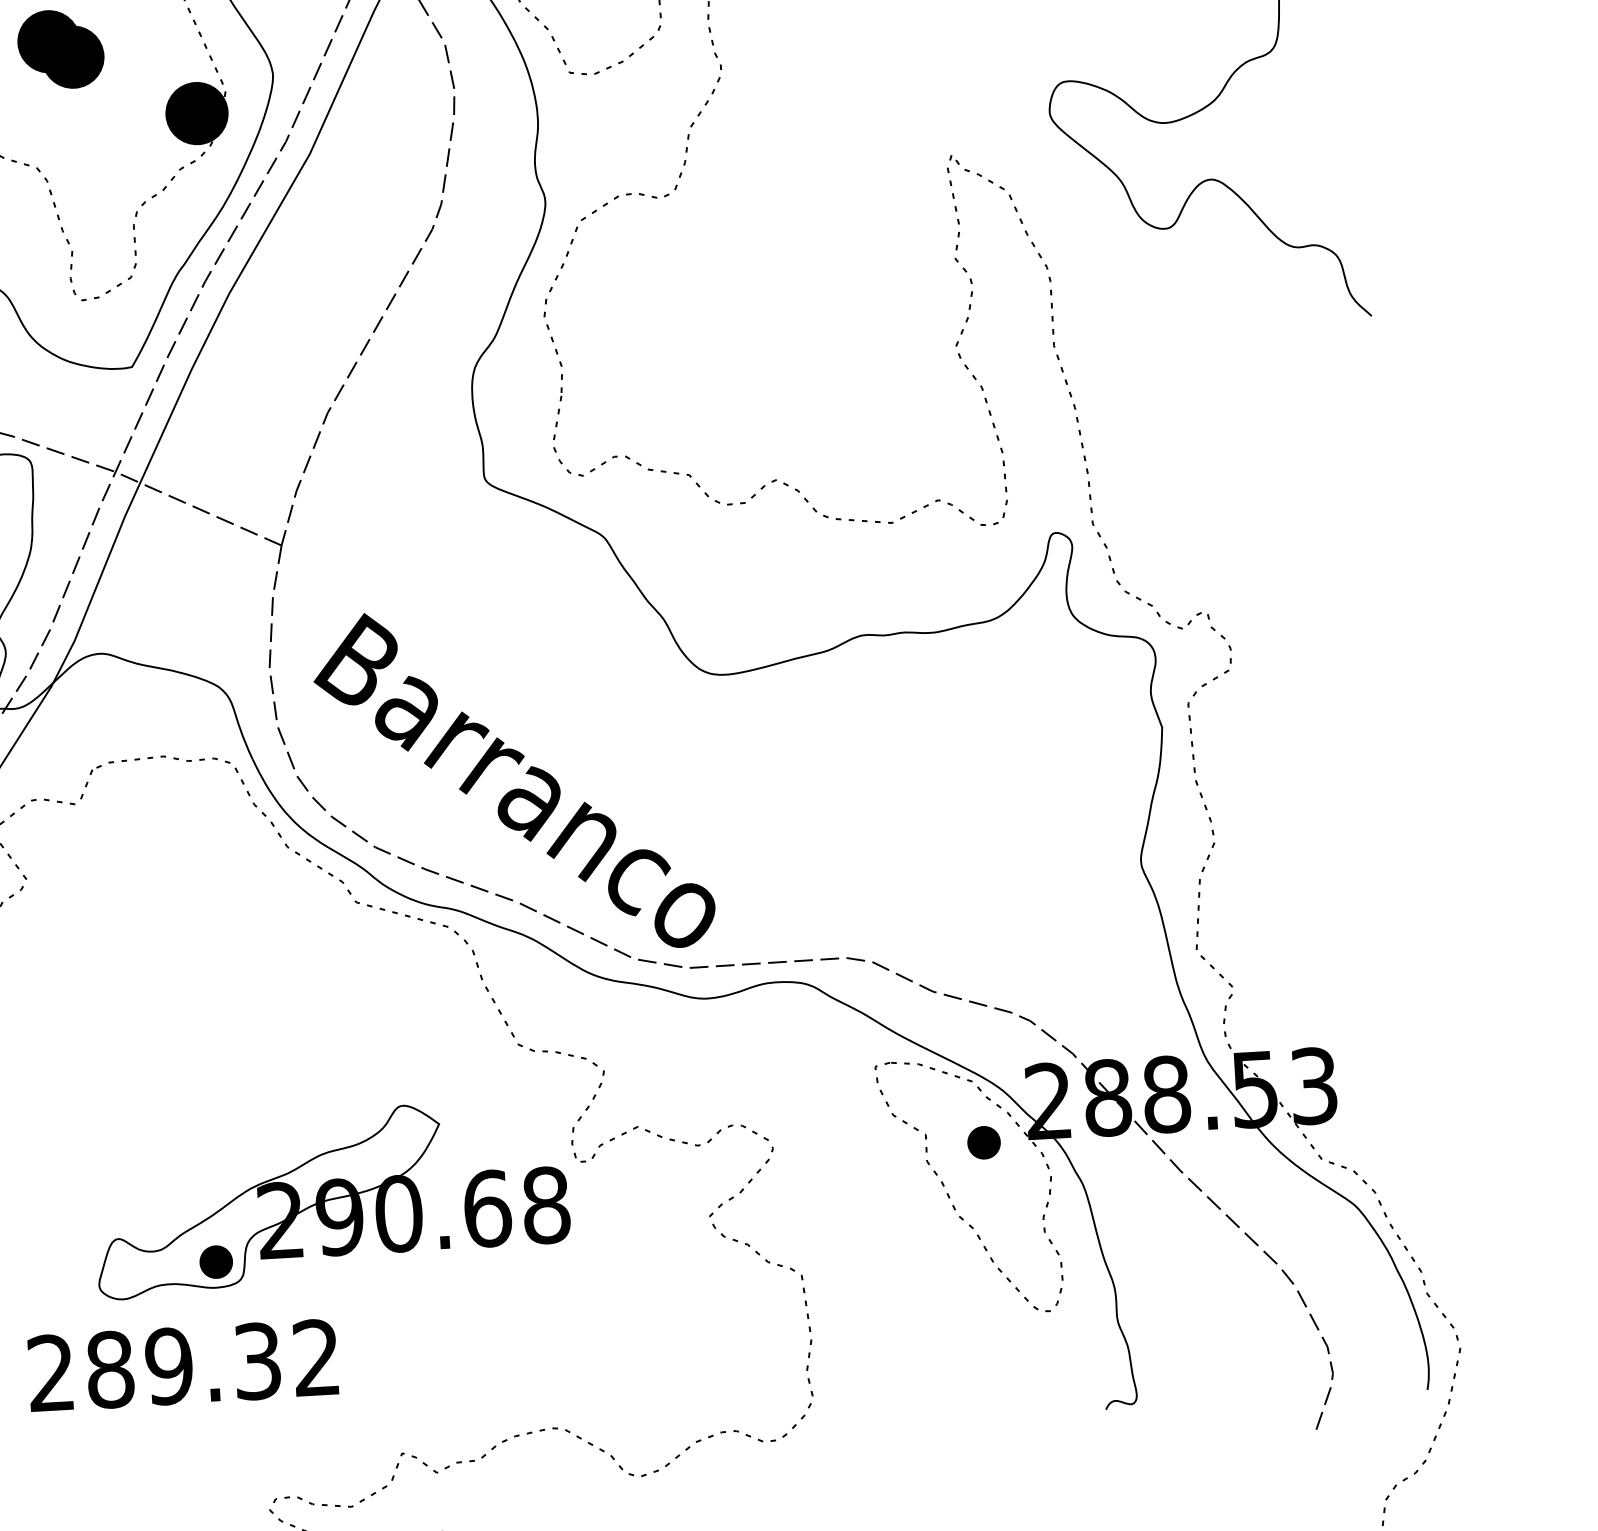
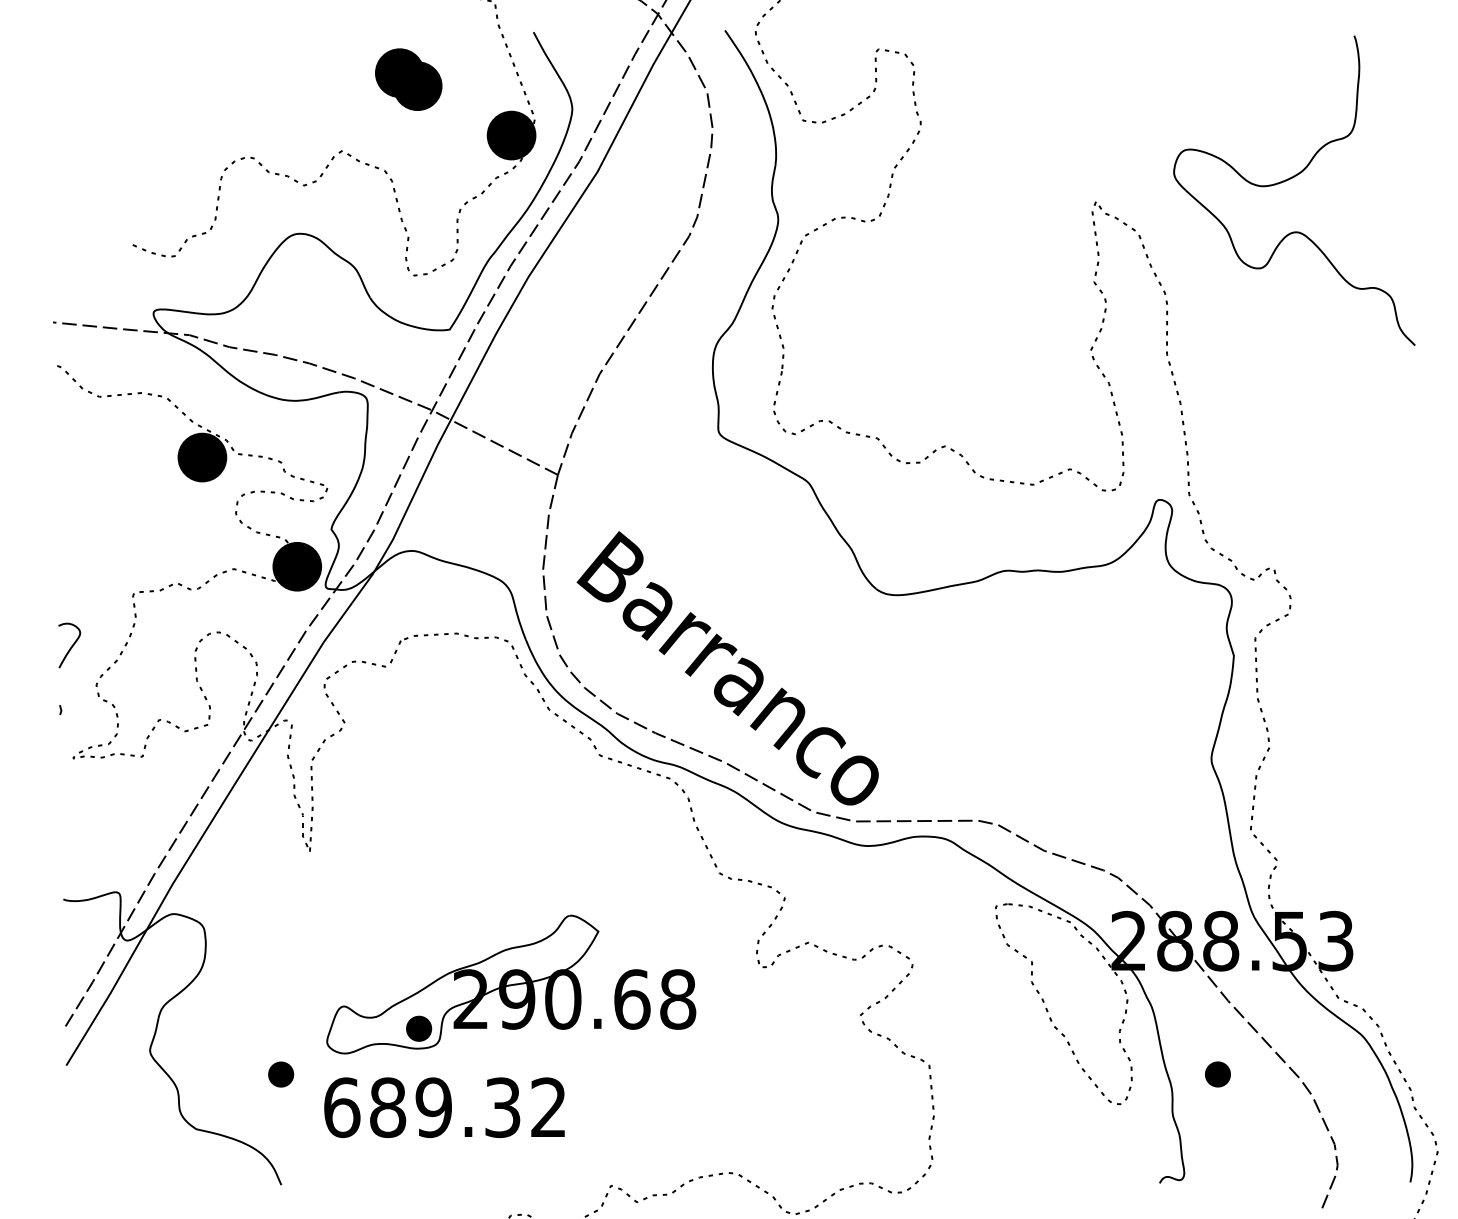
part: (983, 1142) -> (1217, 1074), moved
part: (331, 1198) -> (511, 984), moved
text: (51, 1372) -> (342, 1107), 289.32 -> 689.32

